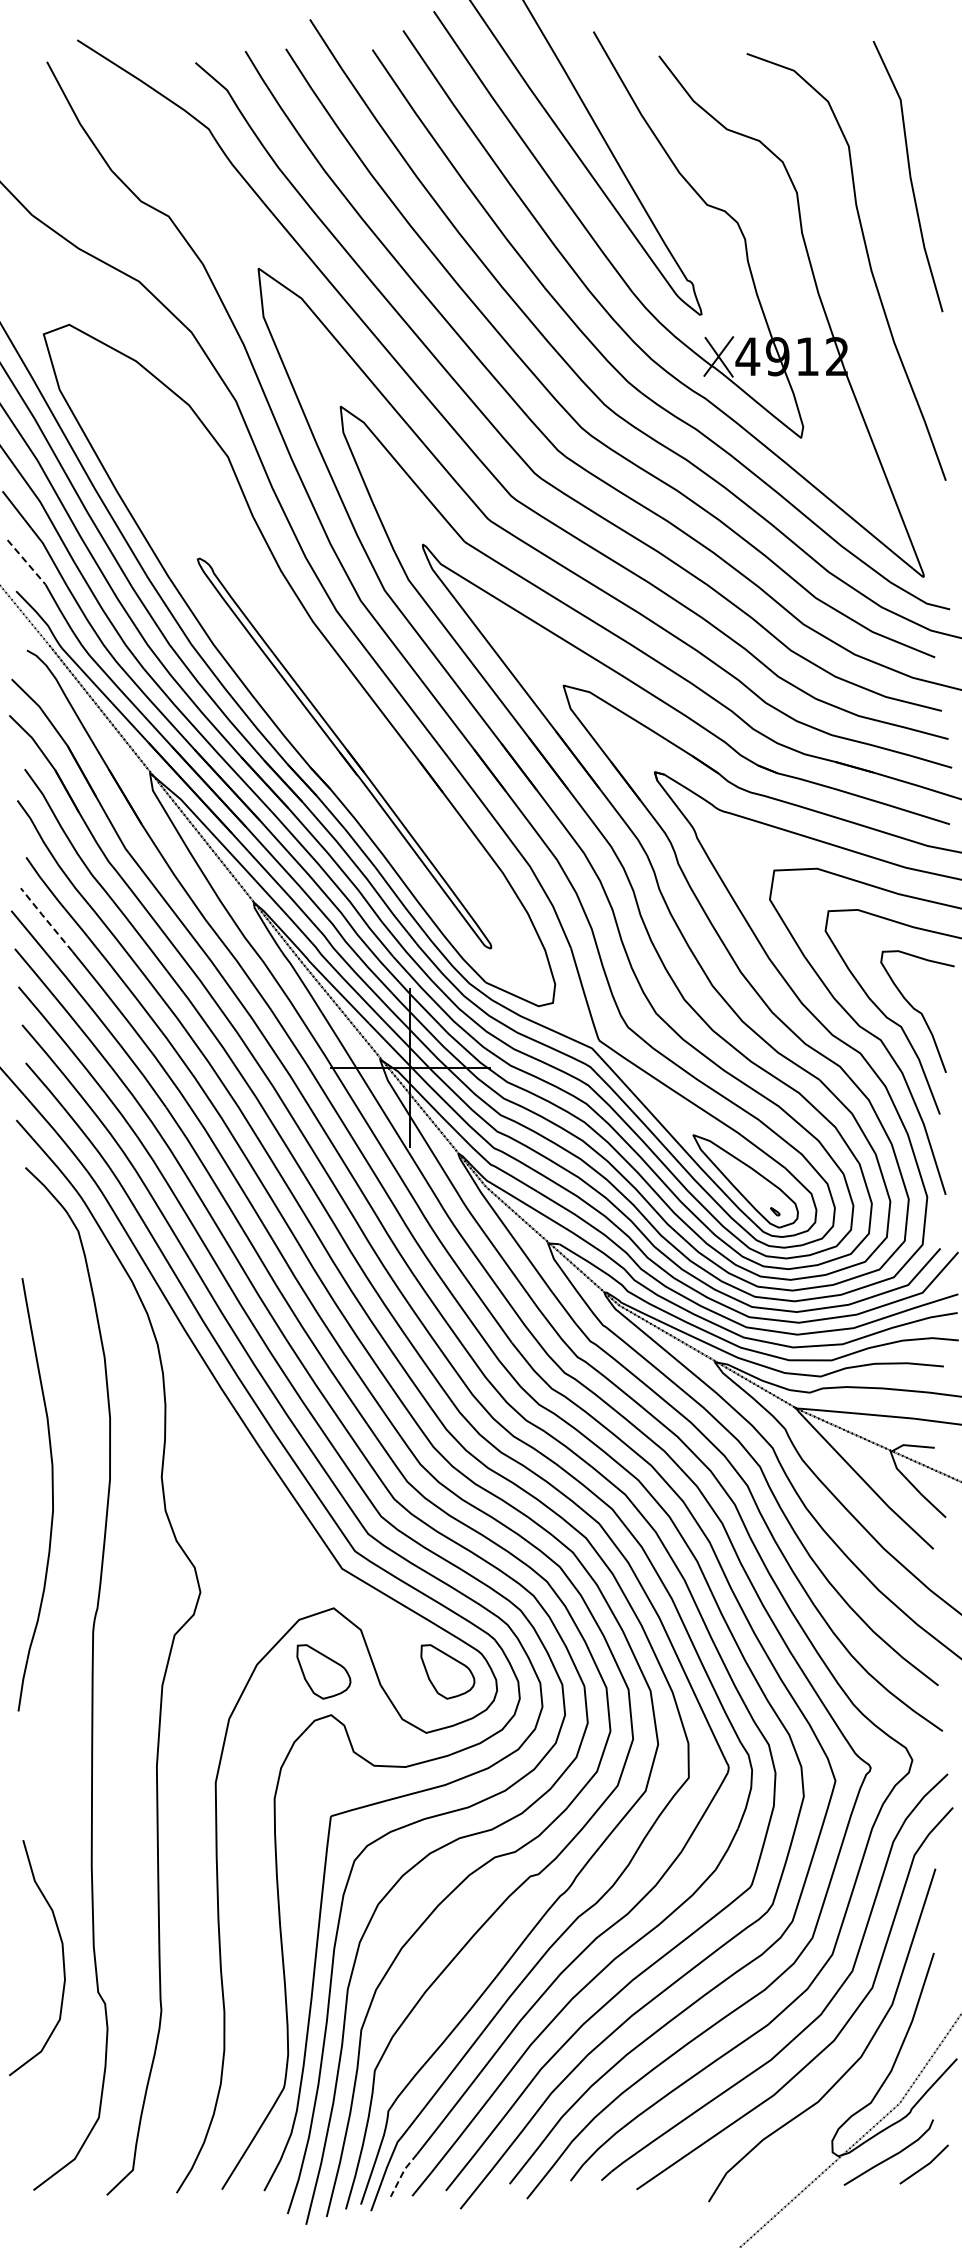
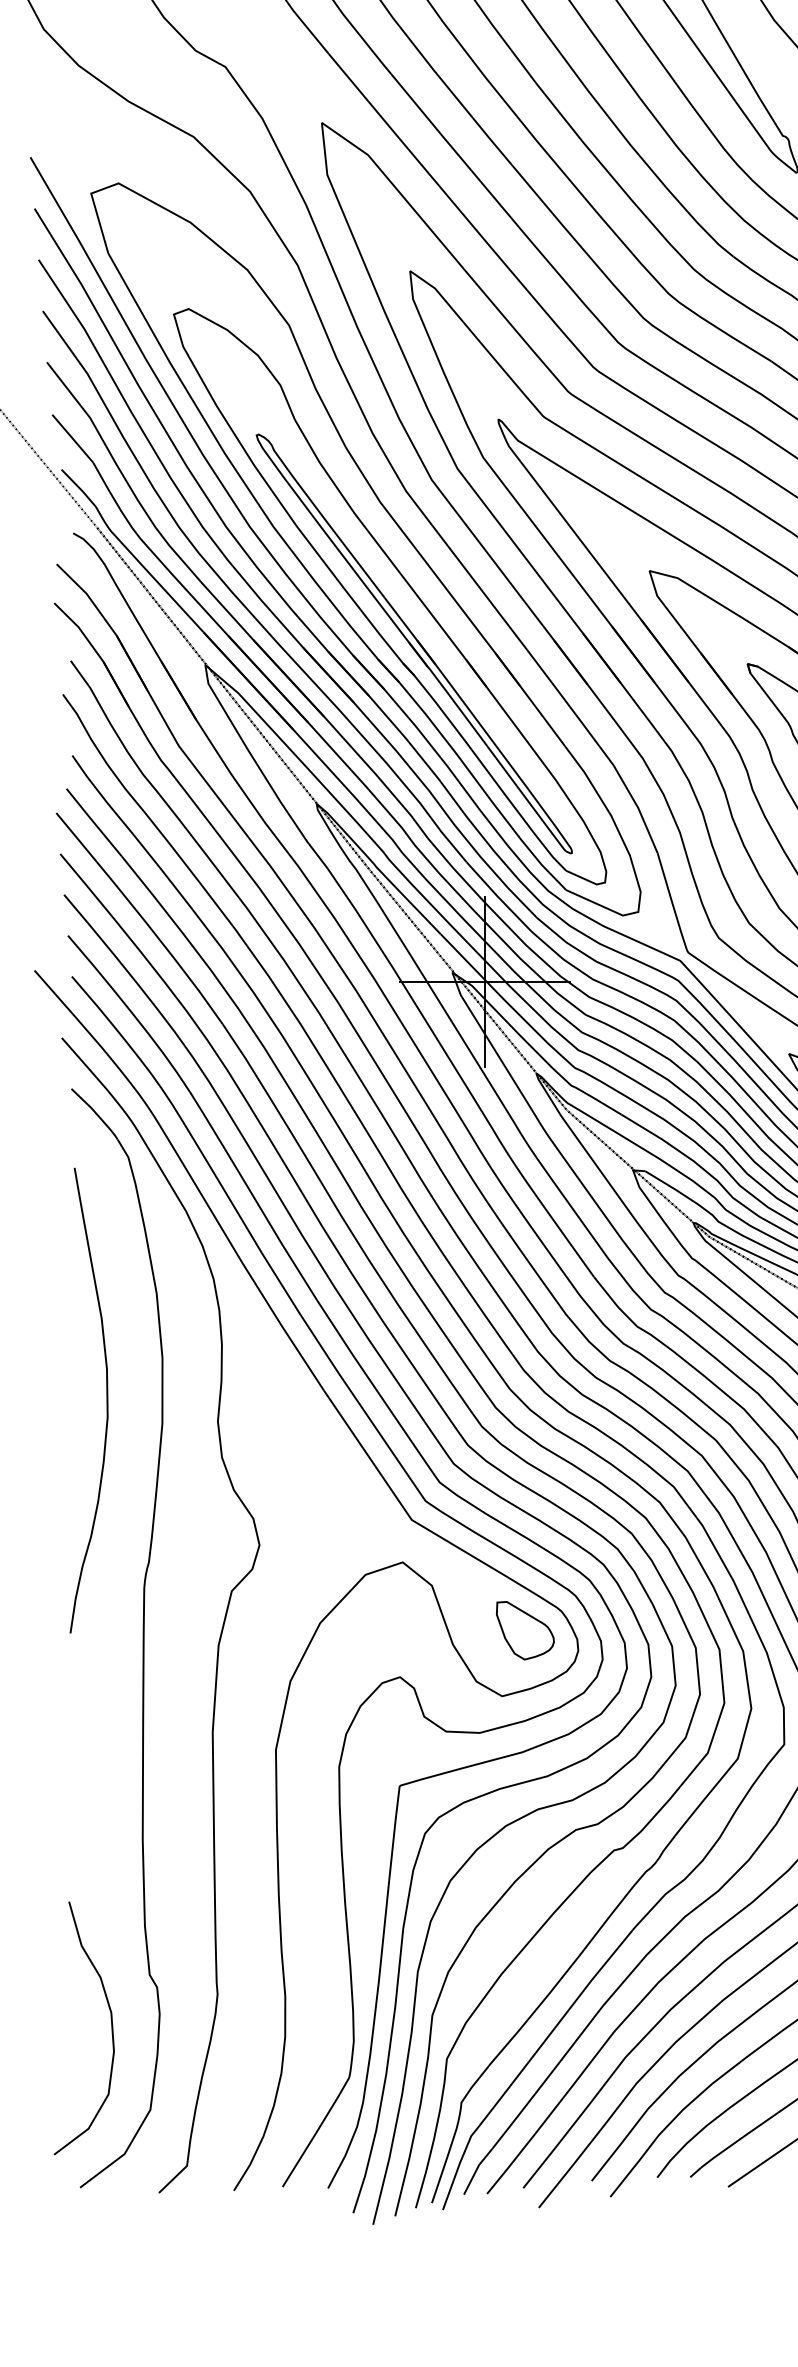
line: (26, 562) -> (72, 438), dashed -> solid
part: (321, 709) -> (389, 596), added
line: (45, 919) -> (93, 822), dashed -> solid
curve: (51, 1489) -> (105, 1394), moved
part: (323, 1671) -> (391, 1630), removed
curve: (62, 1958) -> (111, 2028), moved
line: (402, 2174) -> (476, 2170), dashed -> solid

